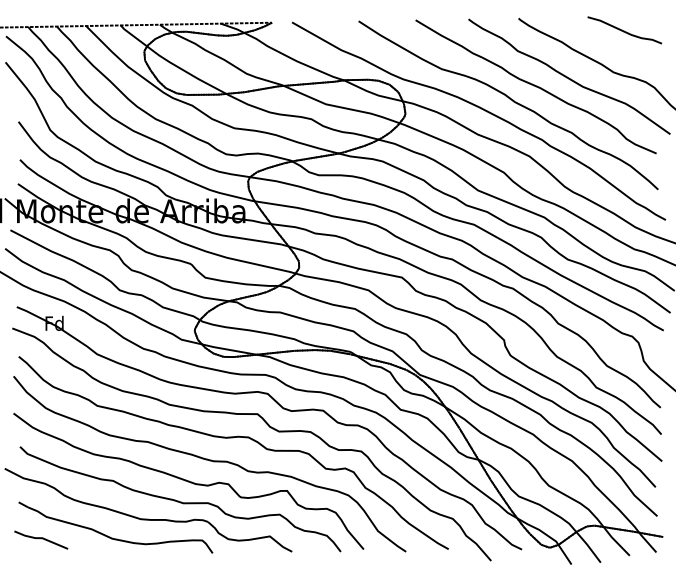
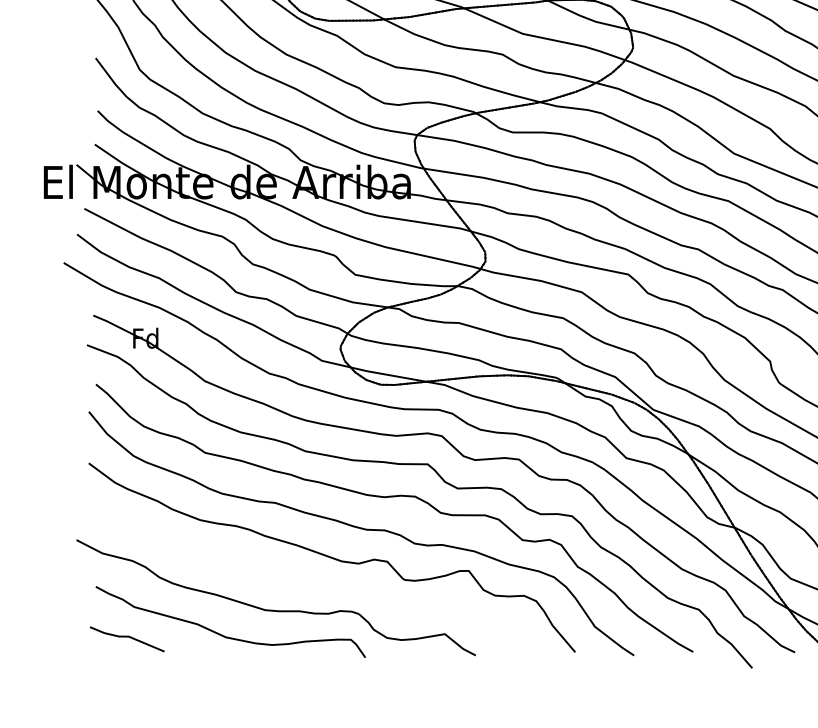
curve: (180, 501) -> (320, 585), removed

